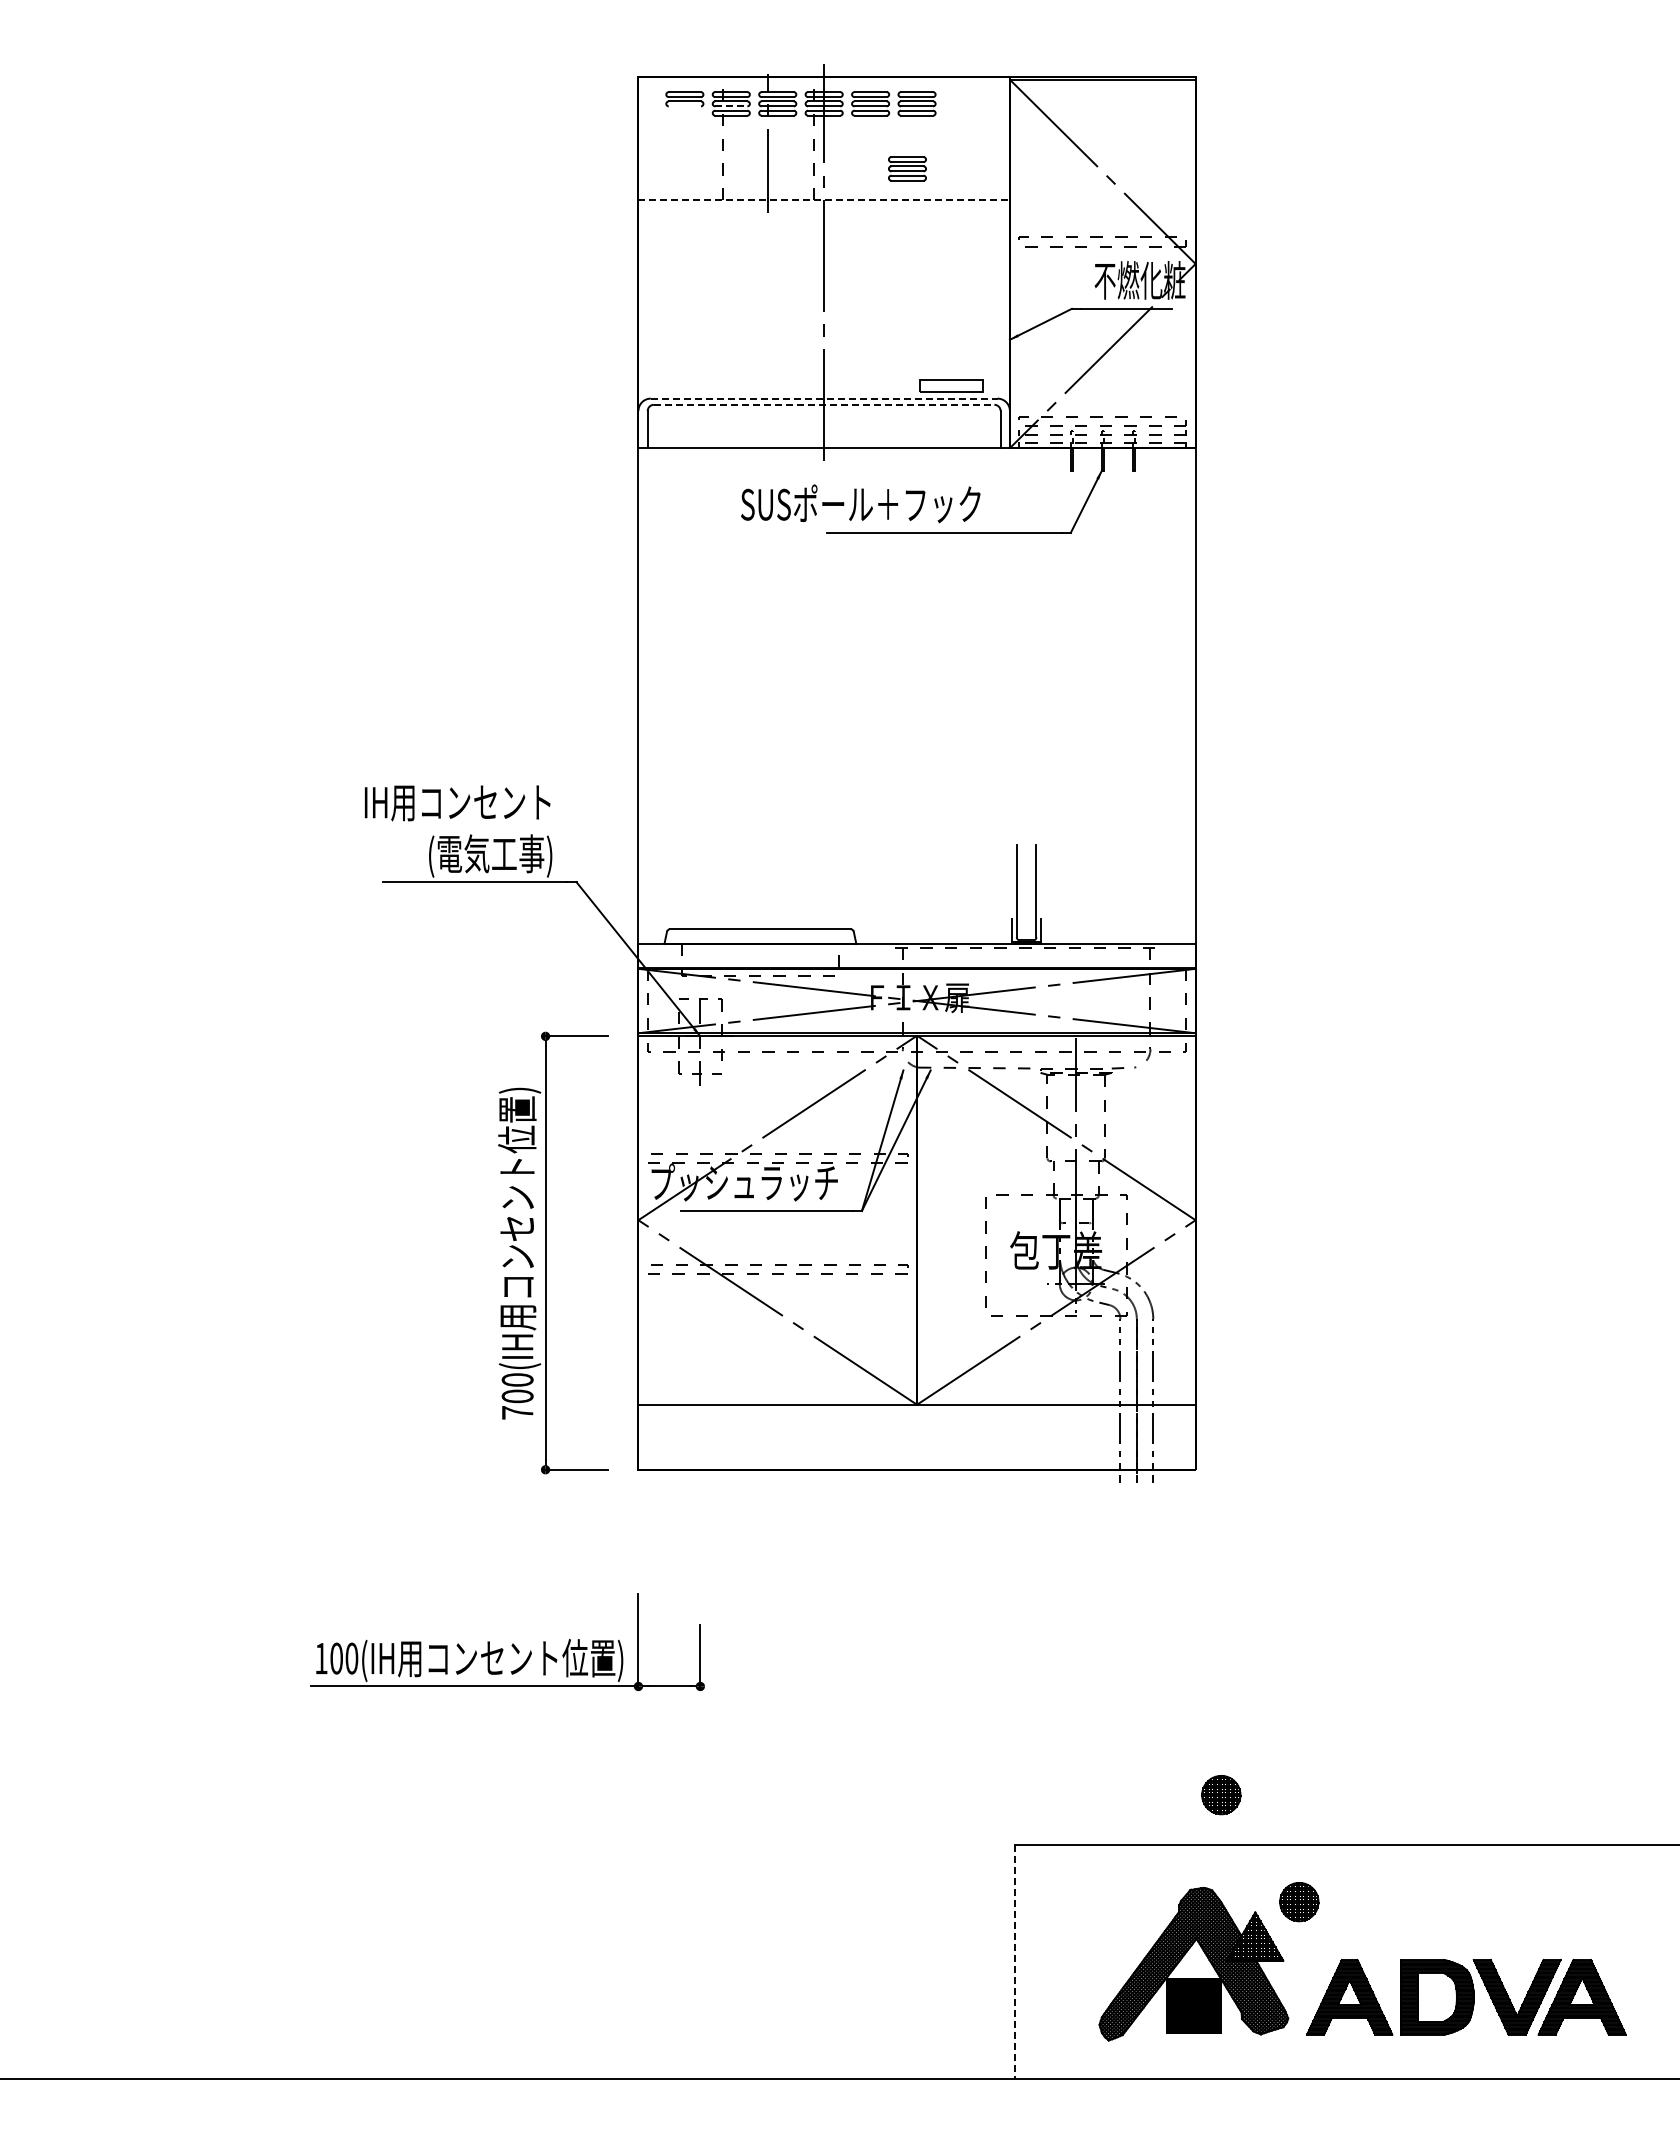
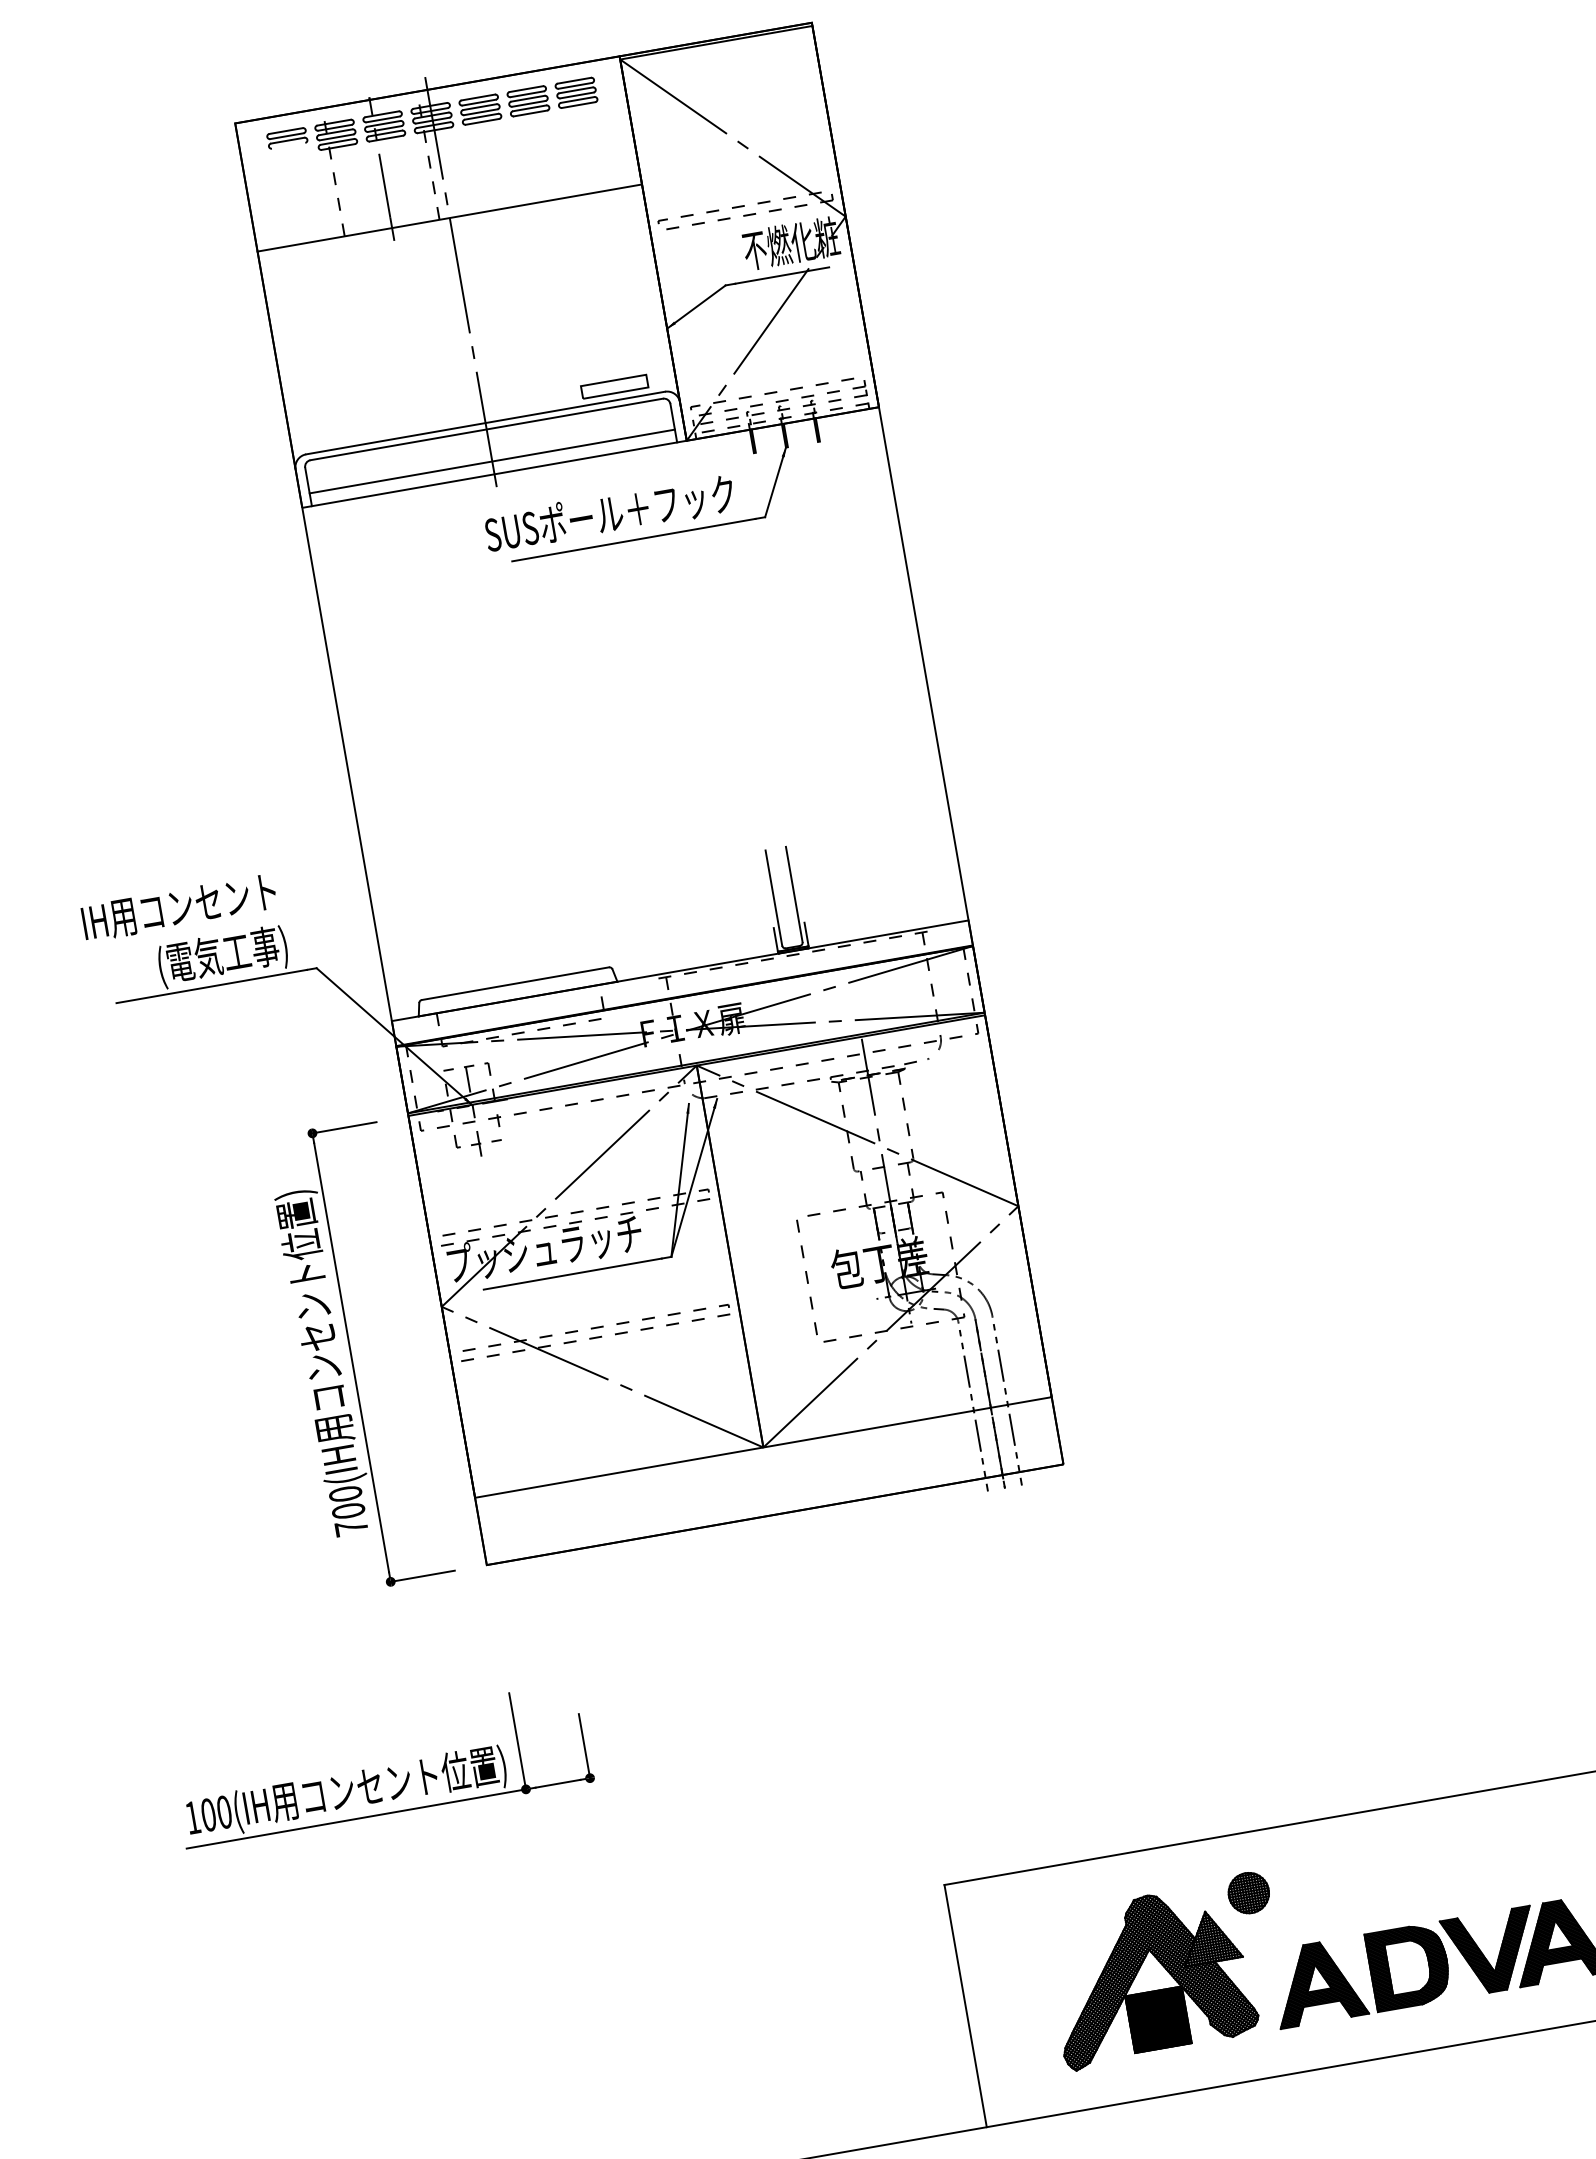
line: (731, 106) -> (336, 137), dashed -> solid
part: (907, 168) -> (576, 92), moved
line: (824, 200) -> (450, 217), dashed -> solid
line: (824, 398) -> (485, 422), dashed -> solid
line: (824, 404) -> (486, 429), dashed -> solid
line: (823, 435) -> (491, 461), added
text: (860, 503) -> (609, 513), moved
part: (1221, 1795) -> (1149, 1796), removed
line: (1015, 1962) -> (966, 2006), dashed -> solid

